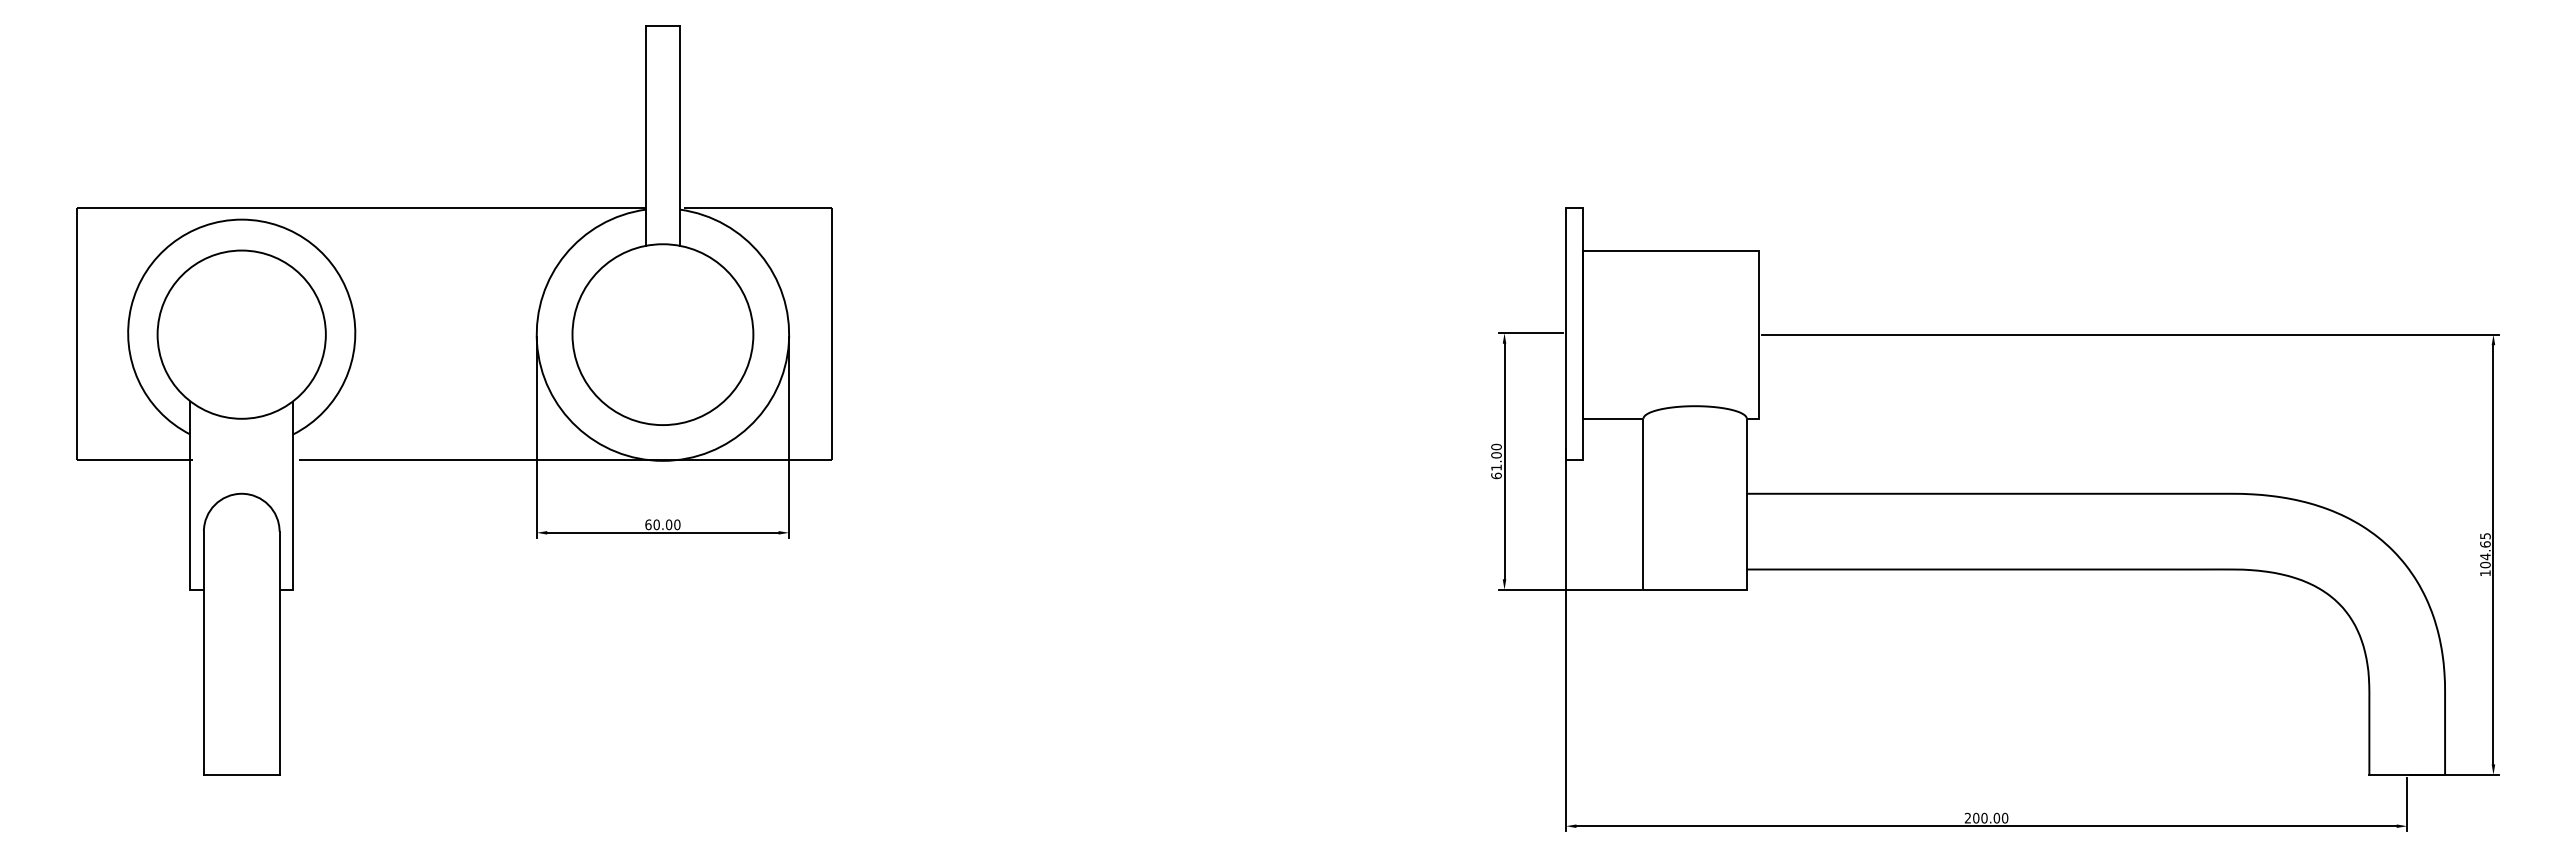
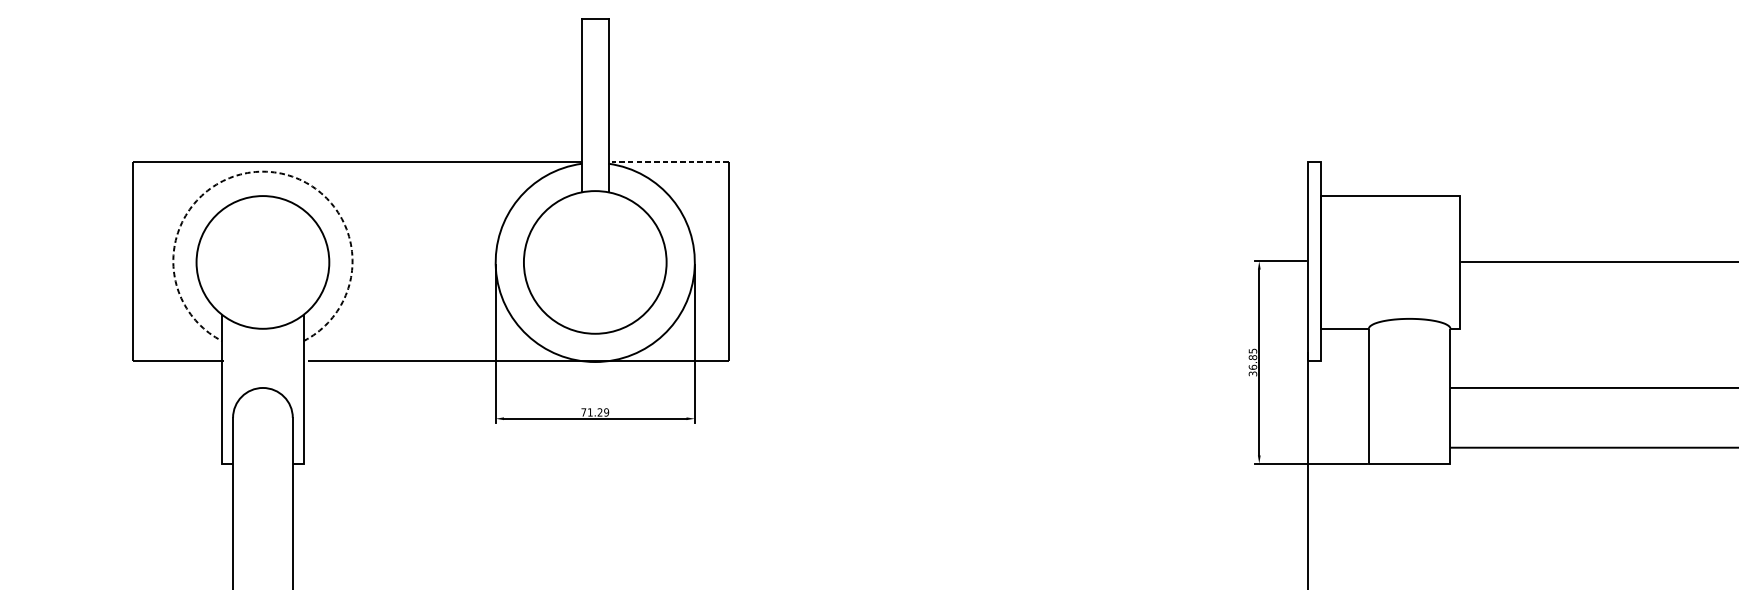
line: (757, 207) -> (669, 162), solid -> dashed
arc: (241, 219) -> (262, 171), solid -> dashed
text: (1496, 461) -> (1252, 362), 61.00 -> 36.85
text: (662, 524) -> (594, 412), 60.00 -> 71.29

